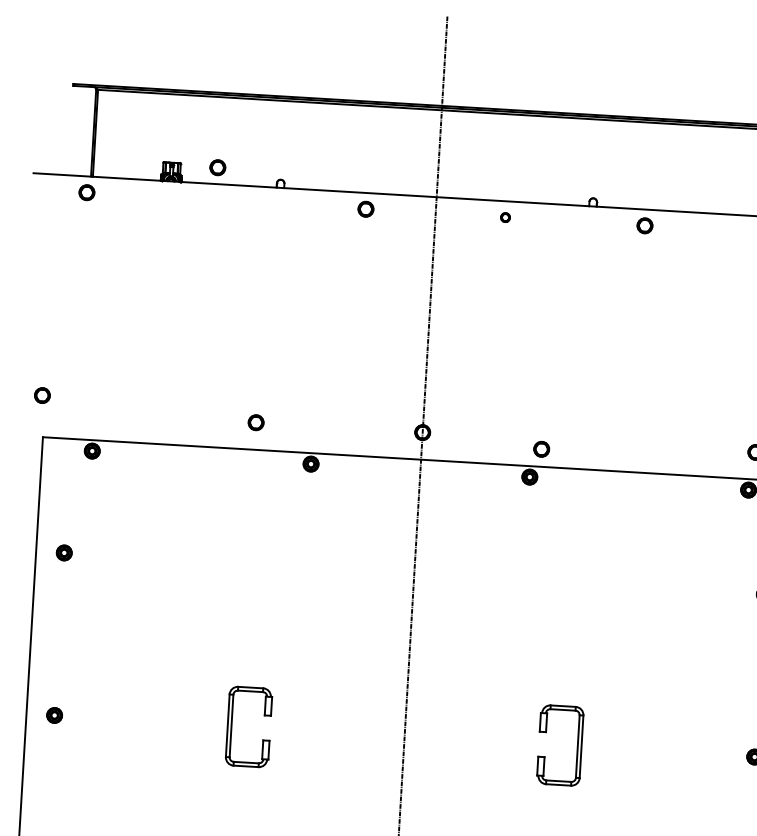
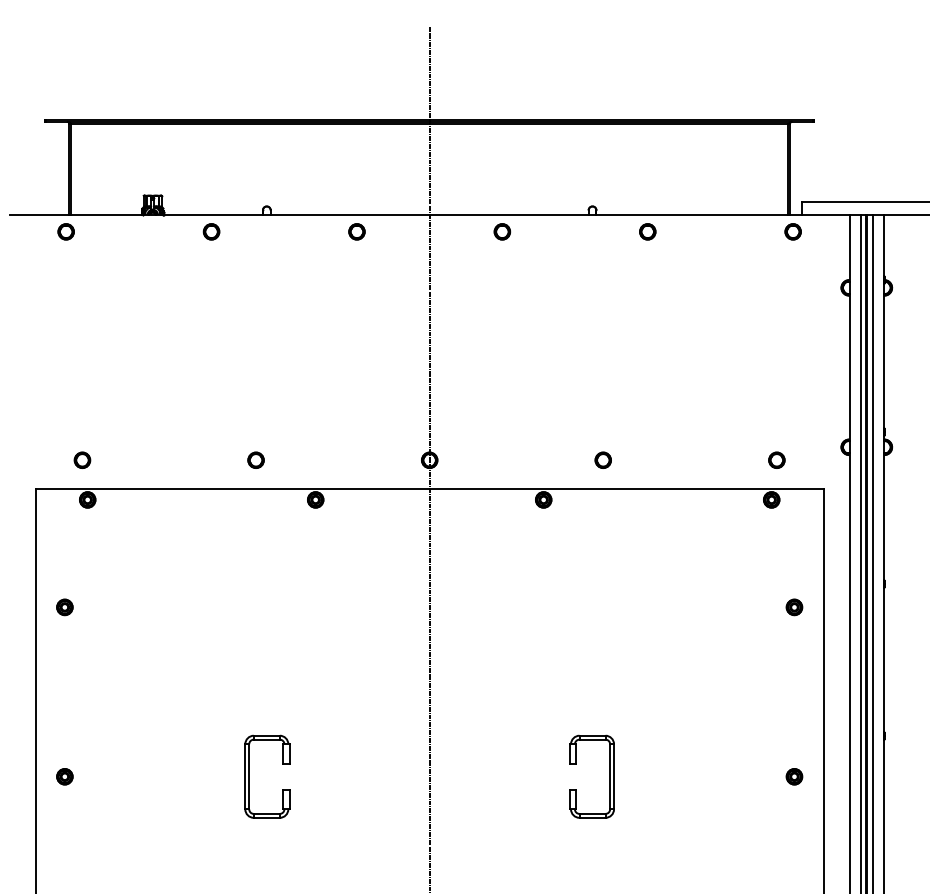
part: (217, 167) -> (211, 231), moved
part: (505, 217) -> (502, 231), size x1.67
part: (42, 394) -> (82, 459), moved
part: (540, 448) -> (602, 459), moved

